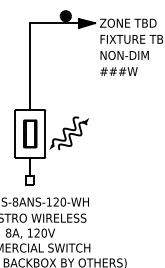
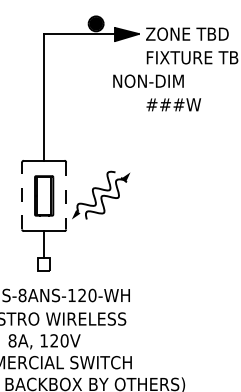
text: (124, 55) -> (148, 81), moved
line: (15, 133) -> (22, 195), solid -> dashed
line: (45, 133) -> (66, 195), solid -> dashed

